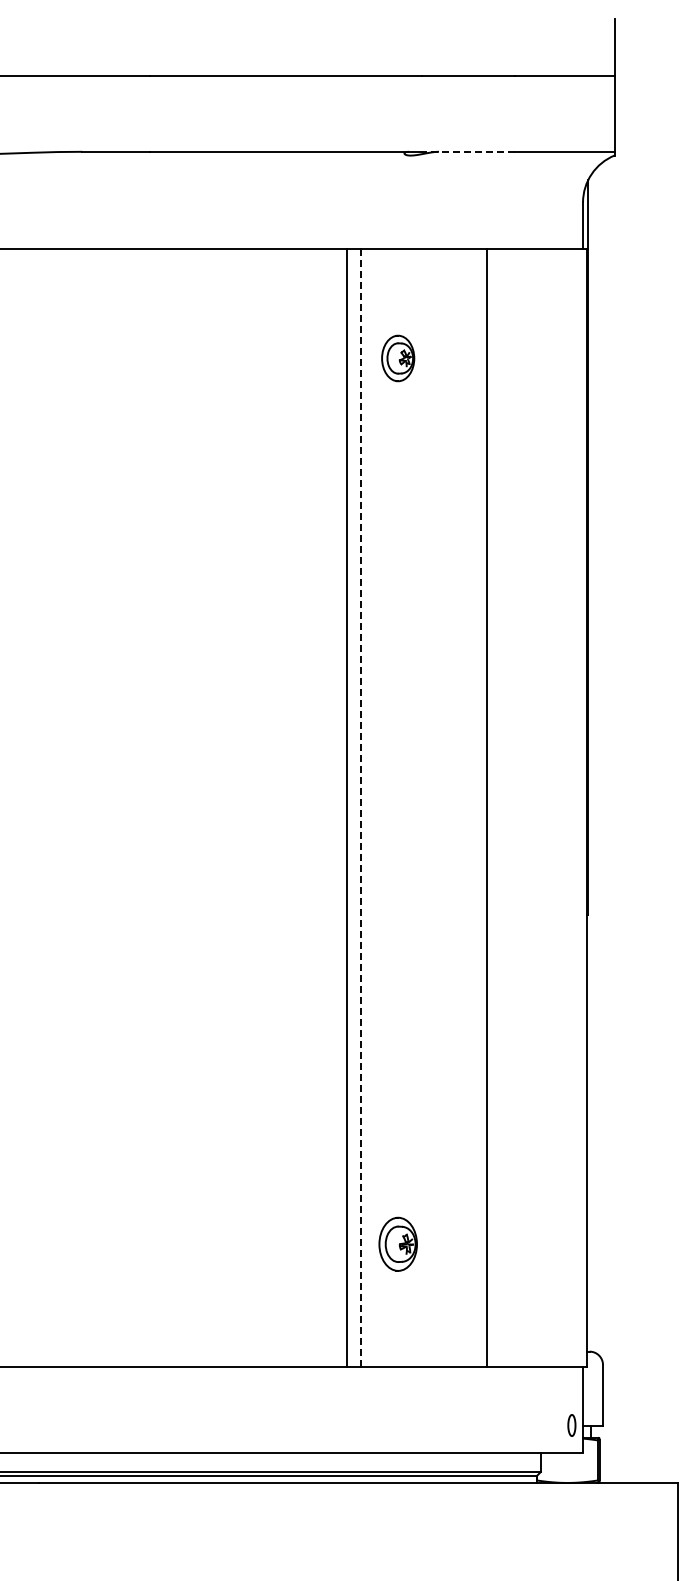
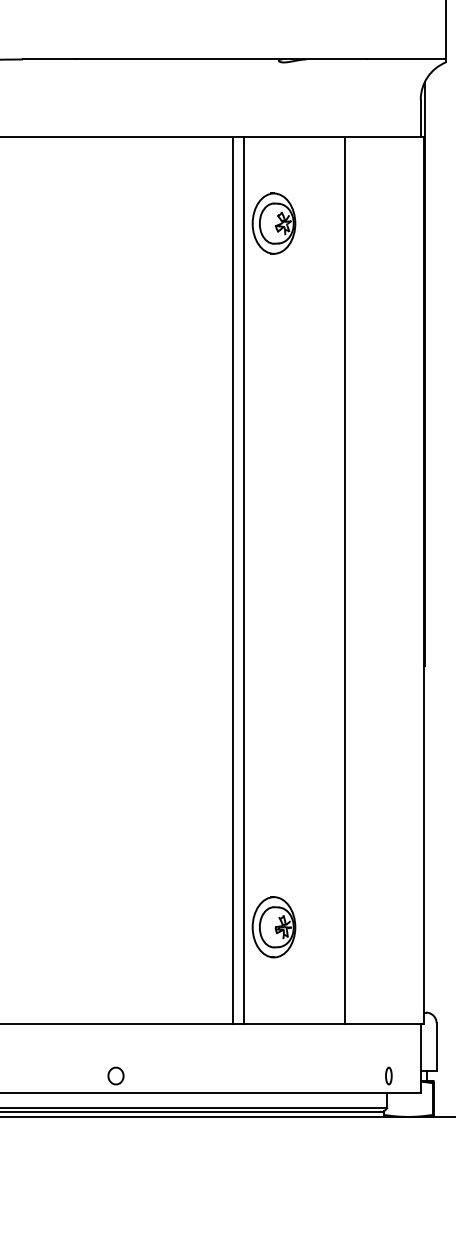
line: (468, 151) -> (329, 59), dashed -> solid
part: (397, 358) -> (273, 223), size x1.67
line: (361, 807) -> (244, 580), dashed -> solid
part: (397, 1244) -> (273, 927), size x1.43
part: (571, 1425) -> (388, 1076), moved
part: (199, 1431) -> (116, 1076), added

